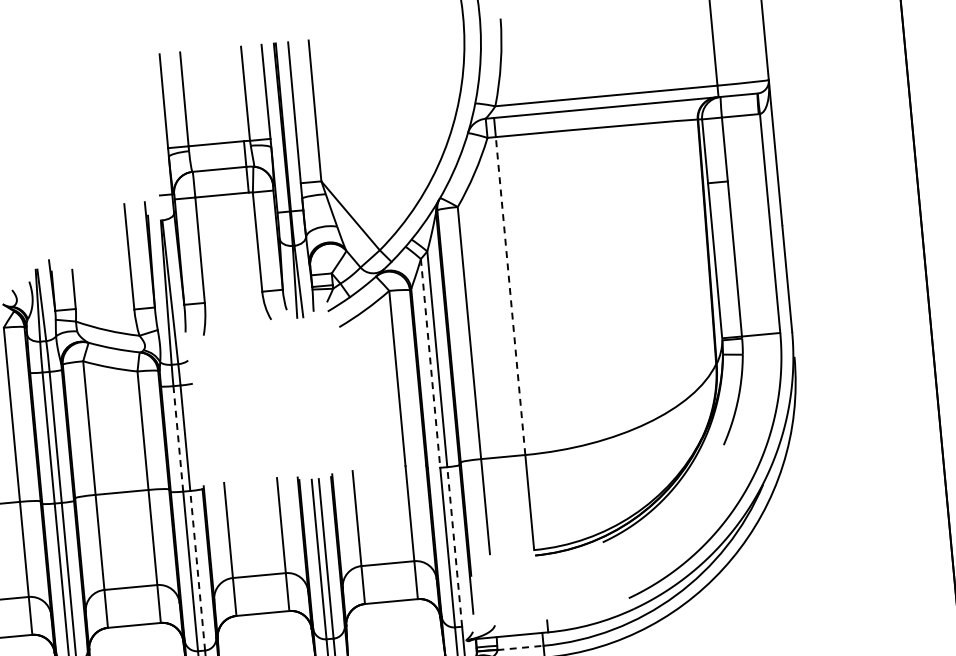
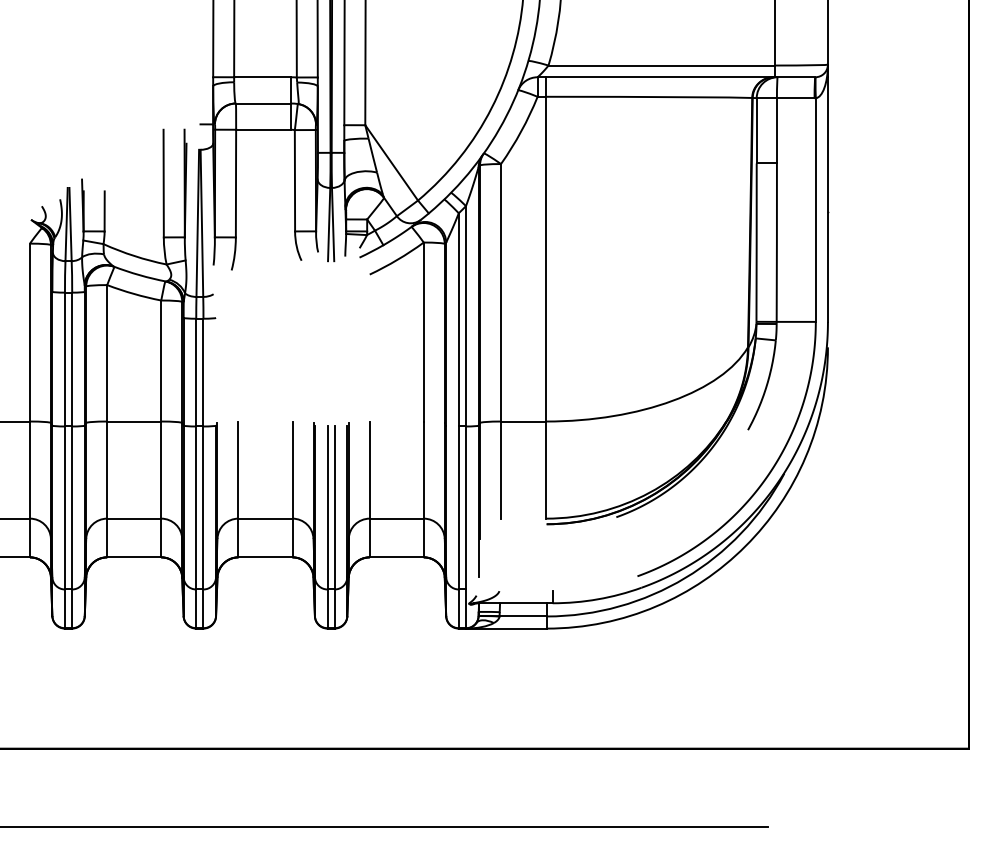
line: (510, 295) -> (546, 258), dashed -> solid
line: (430, 363) -> (458, 319), dashed -> solid
line: (178, 438) -> (196, 372), dashed -> solid
line: (455, 546) -> (466, 507), dashed -> solid
line: (197, 570) -> (203, 507), dashed -> solid
line: (520, 647) -> (523, 616), dashed -> solid

